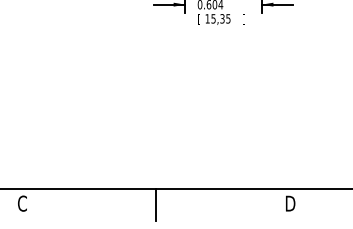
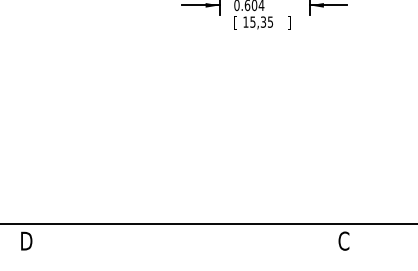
text: (22, 203) -> (26, 240), C -> D
text: (290, 203) -> (344, 240), D -> C
line: (156, 205) -> (185, 243), removed

